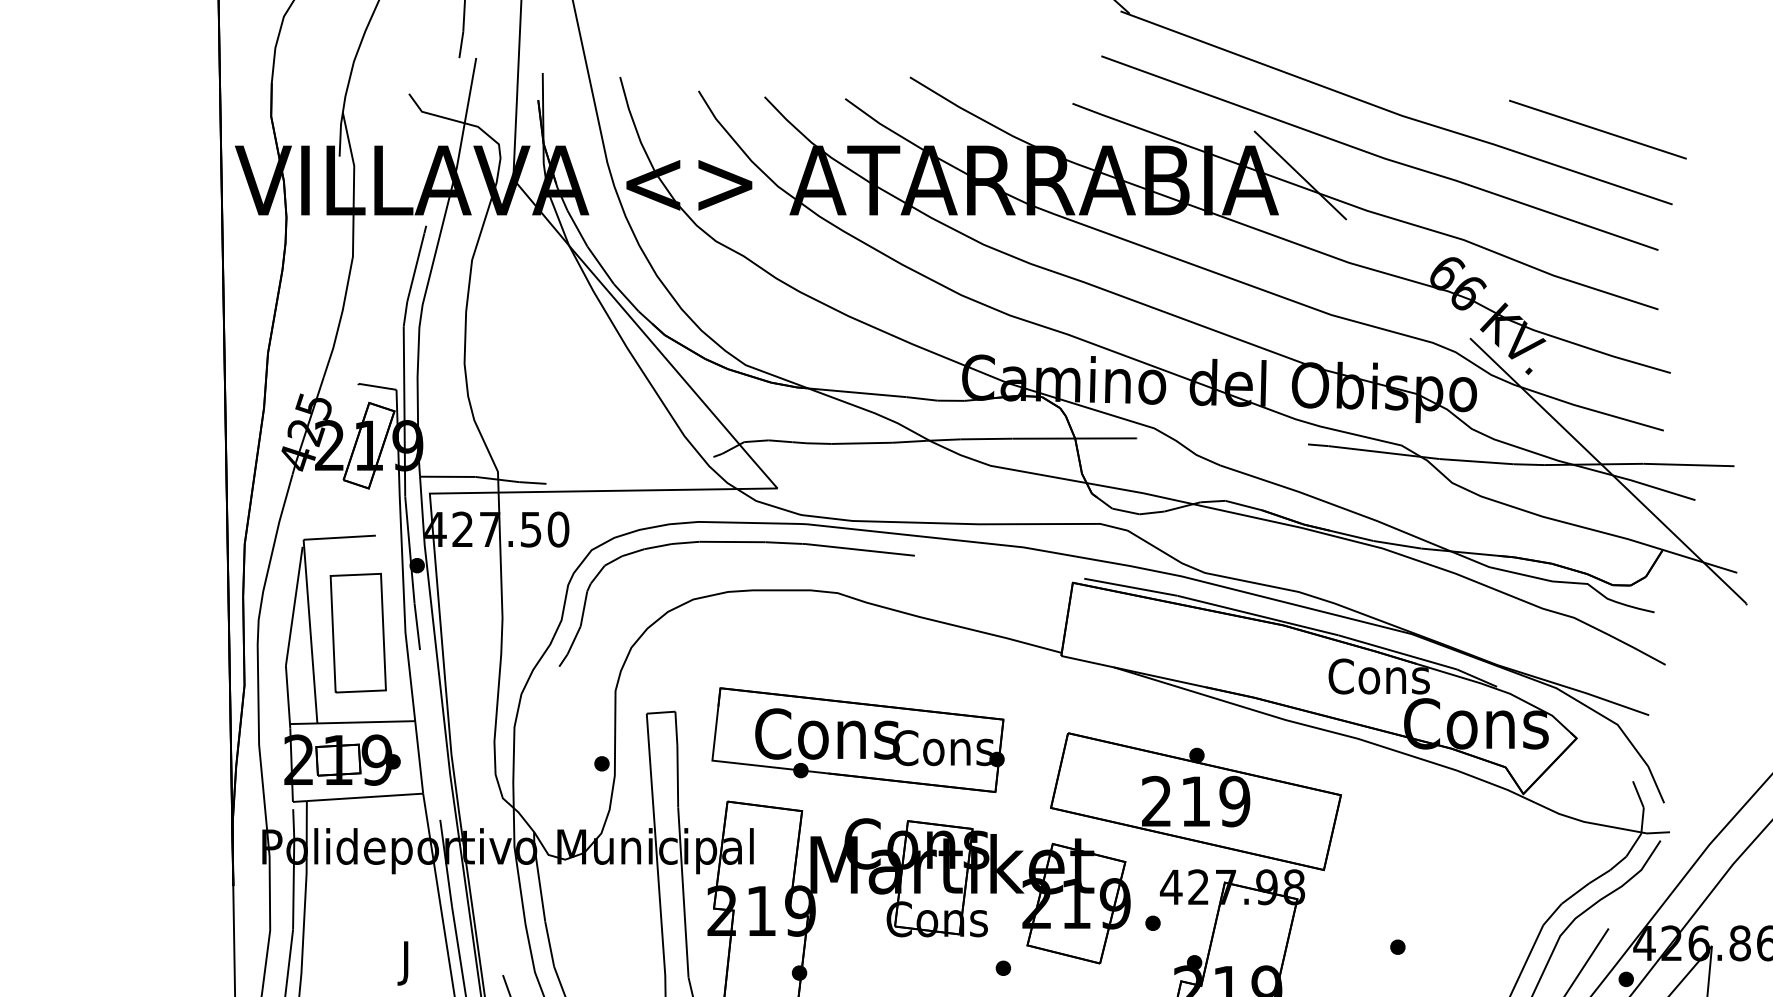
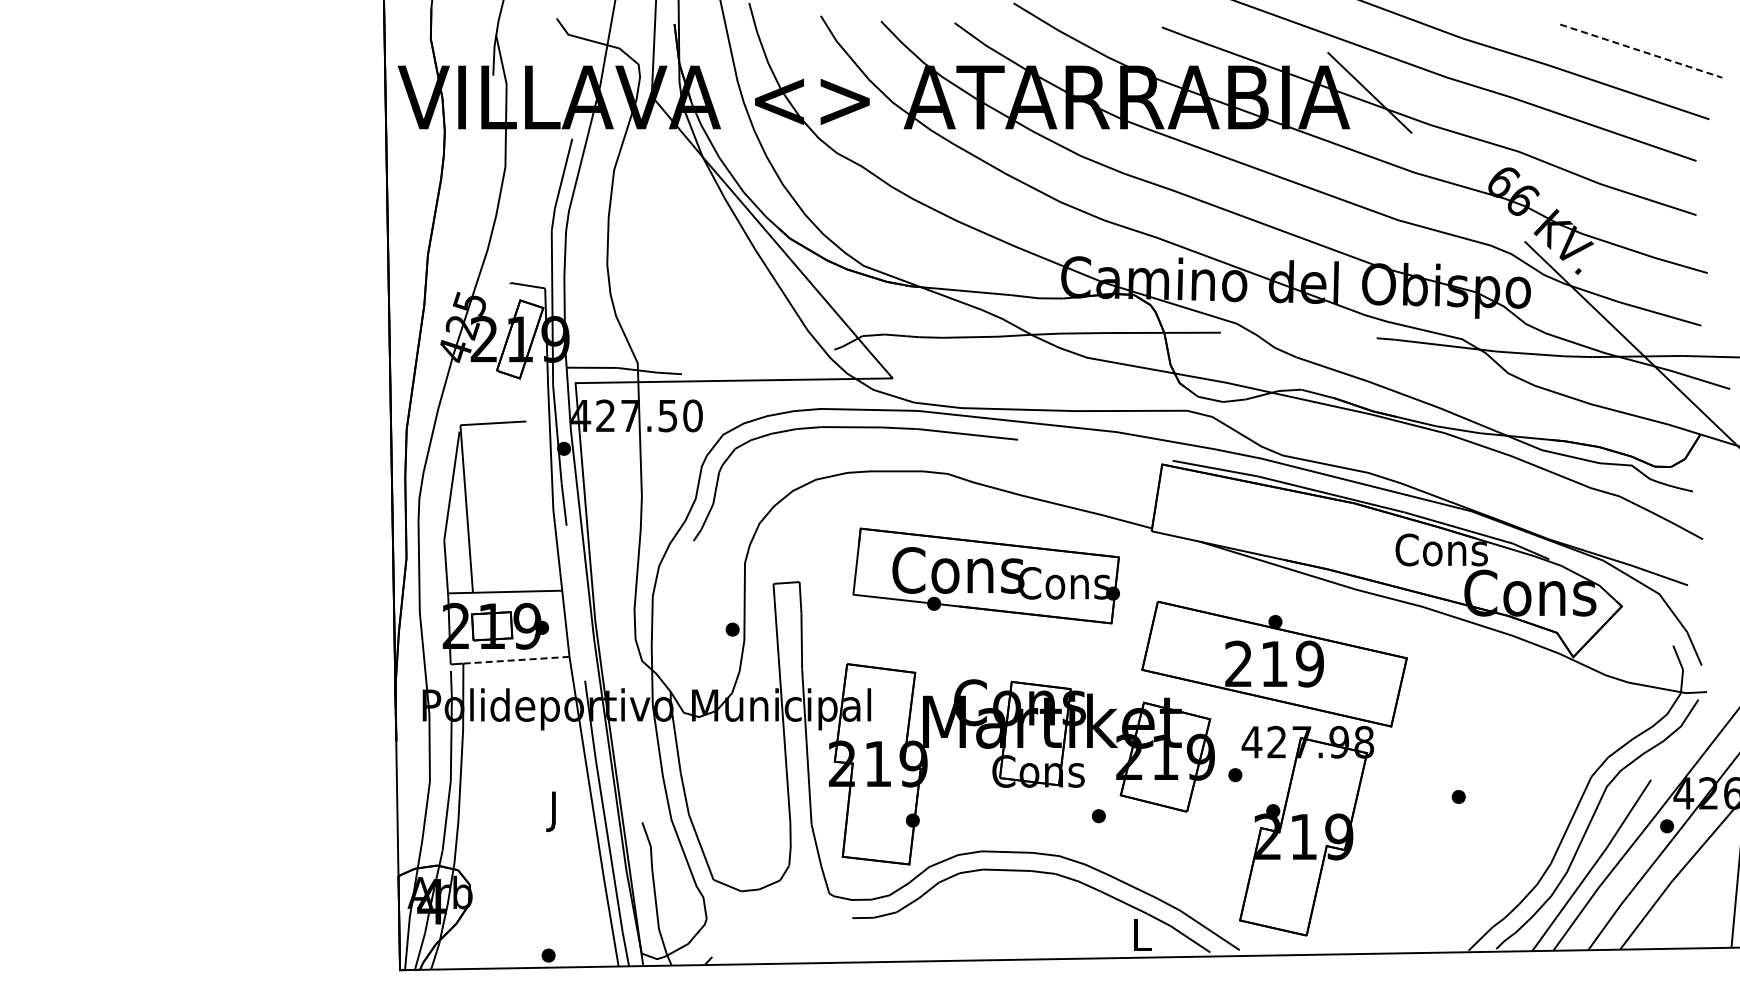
line: (1598, 130) -> (1641, 51), solid -> dashed
part: (358, 633) -> (510, 510), removed
part: (857, 739) -> (985, 575), moved
line: (363, 797) -> (515, 660), solid -> dashed

